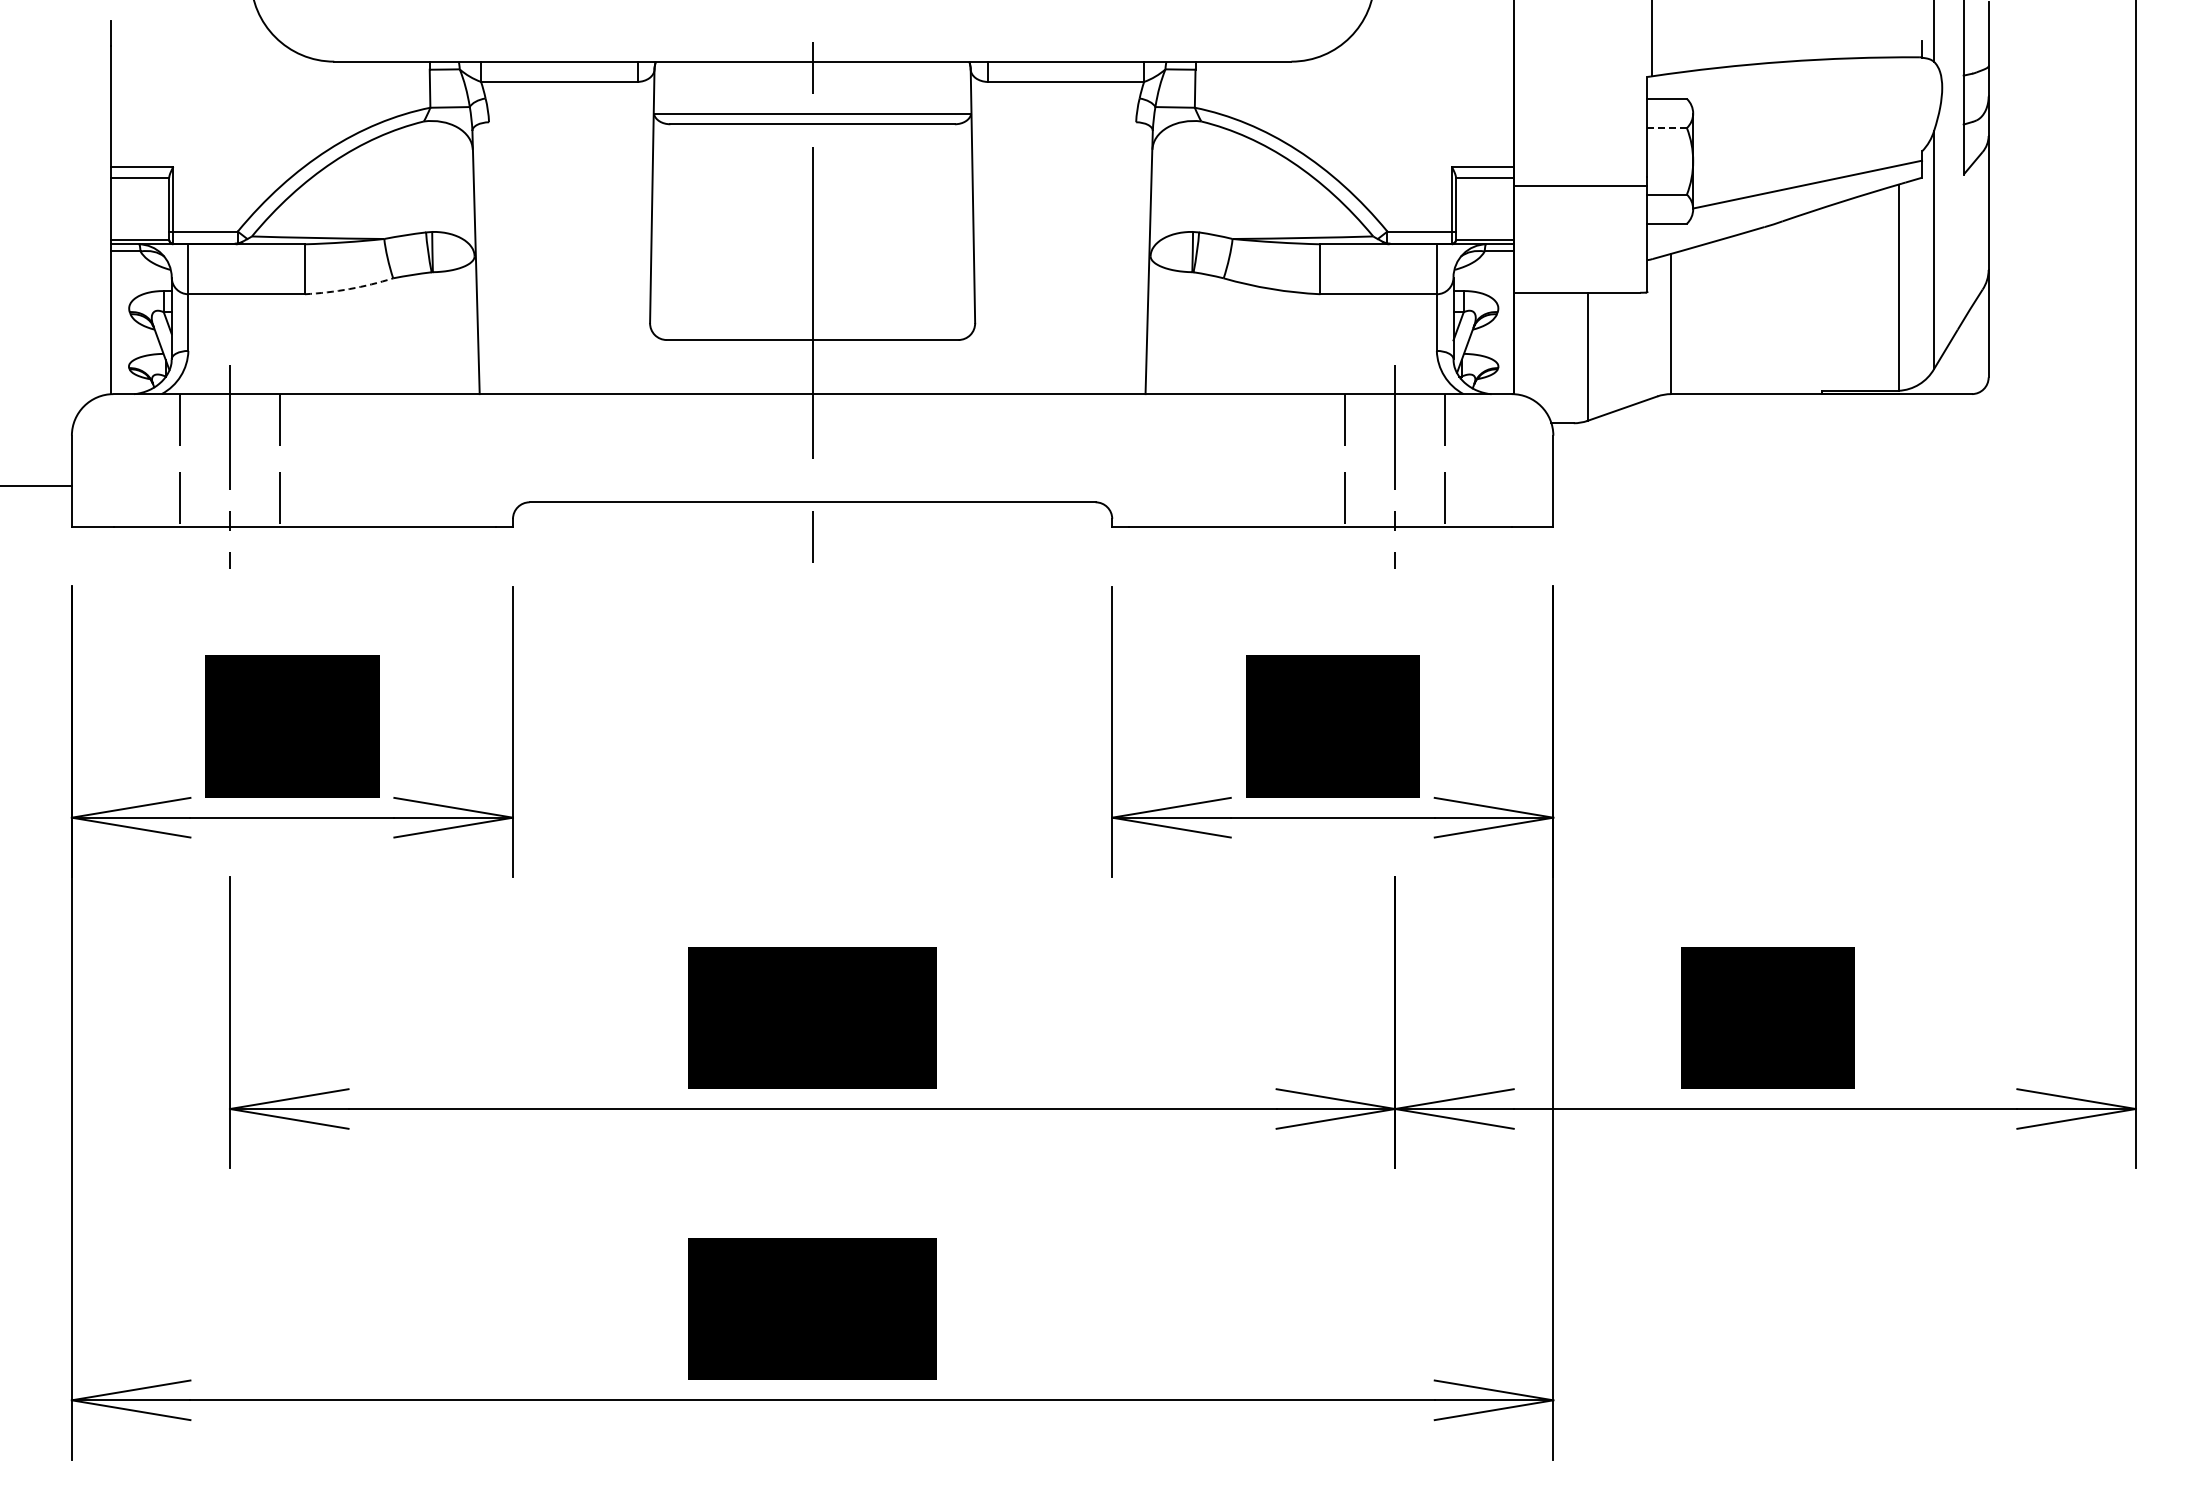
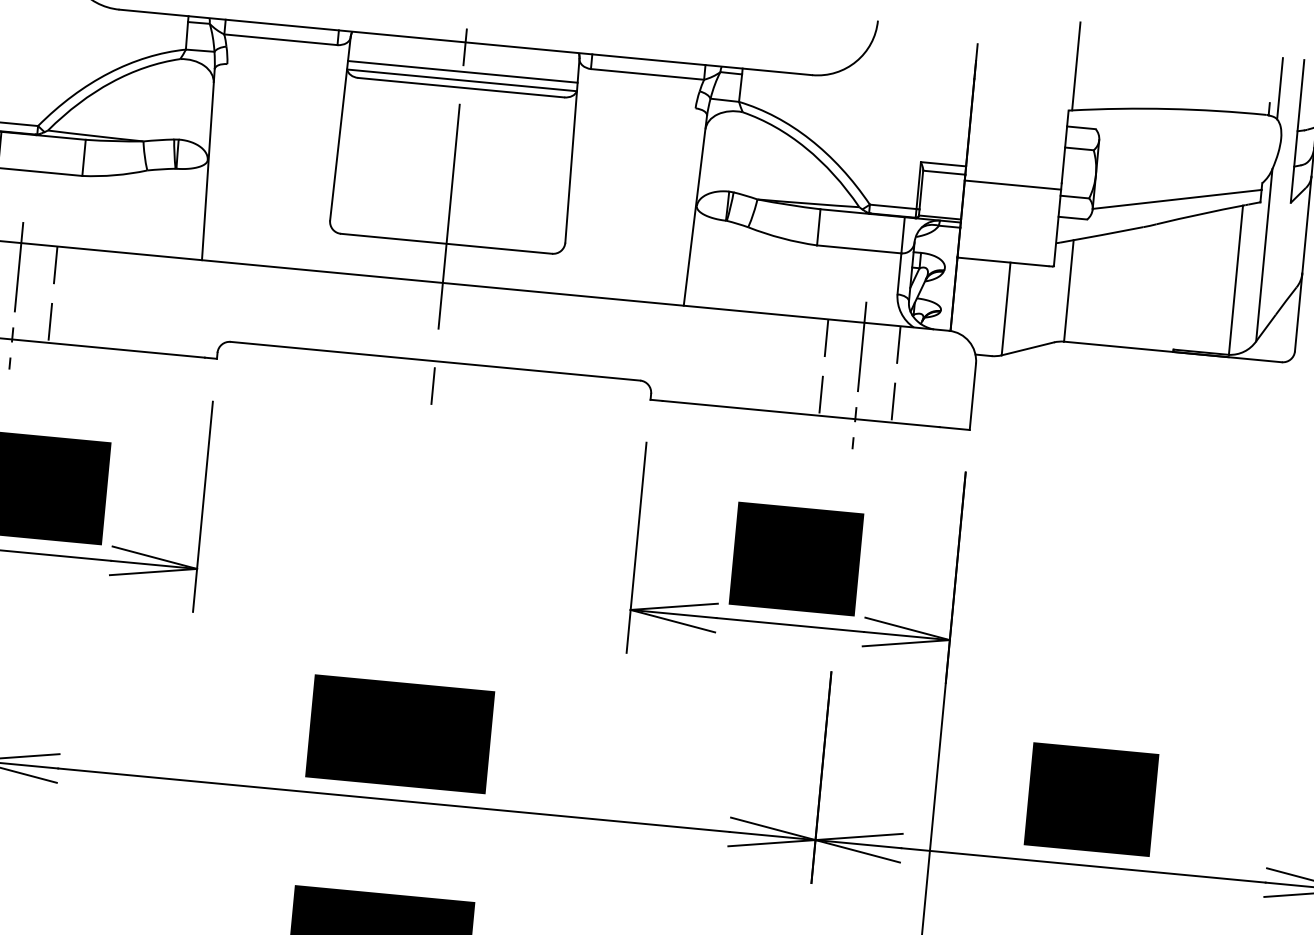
line: (812, 102) -> (462, 71), added
line: (1667, 128) -> (1079, 149), dashed -> solid
arc: (349, 289) -> (114, 175), dashed -> solid

